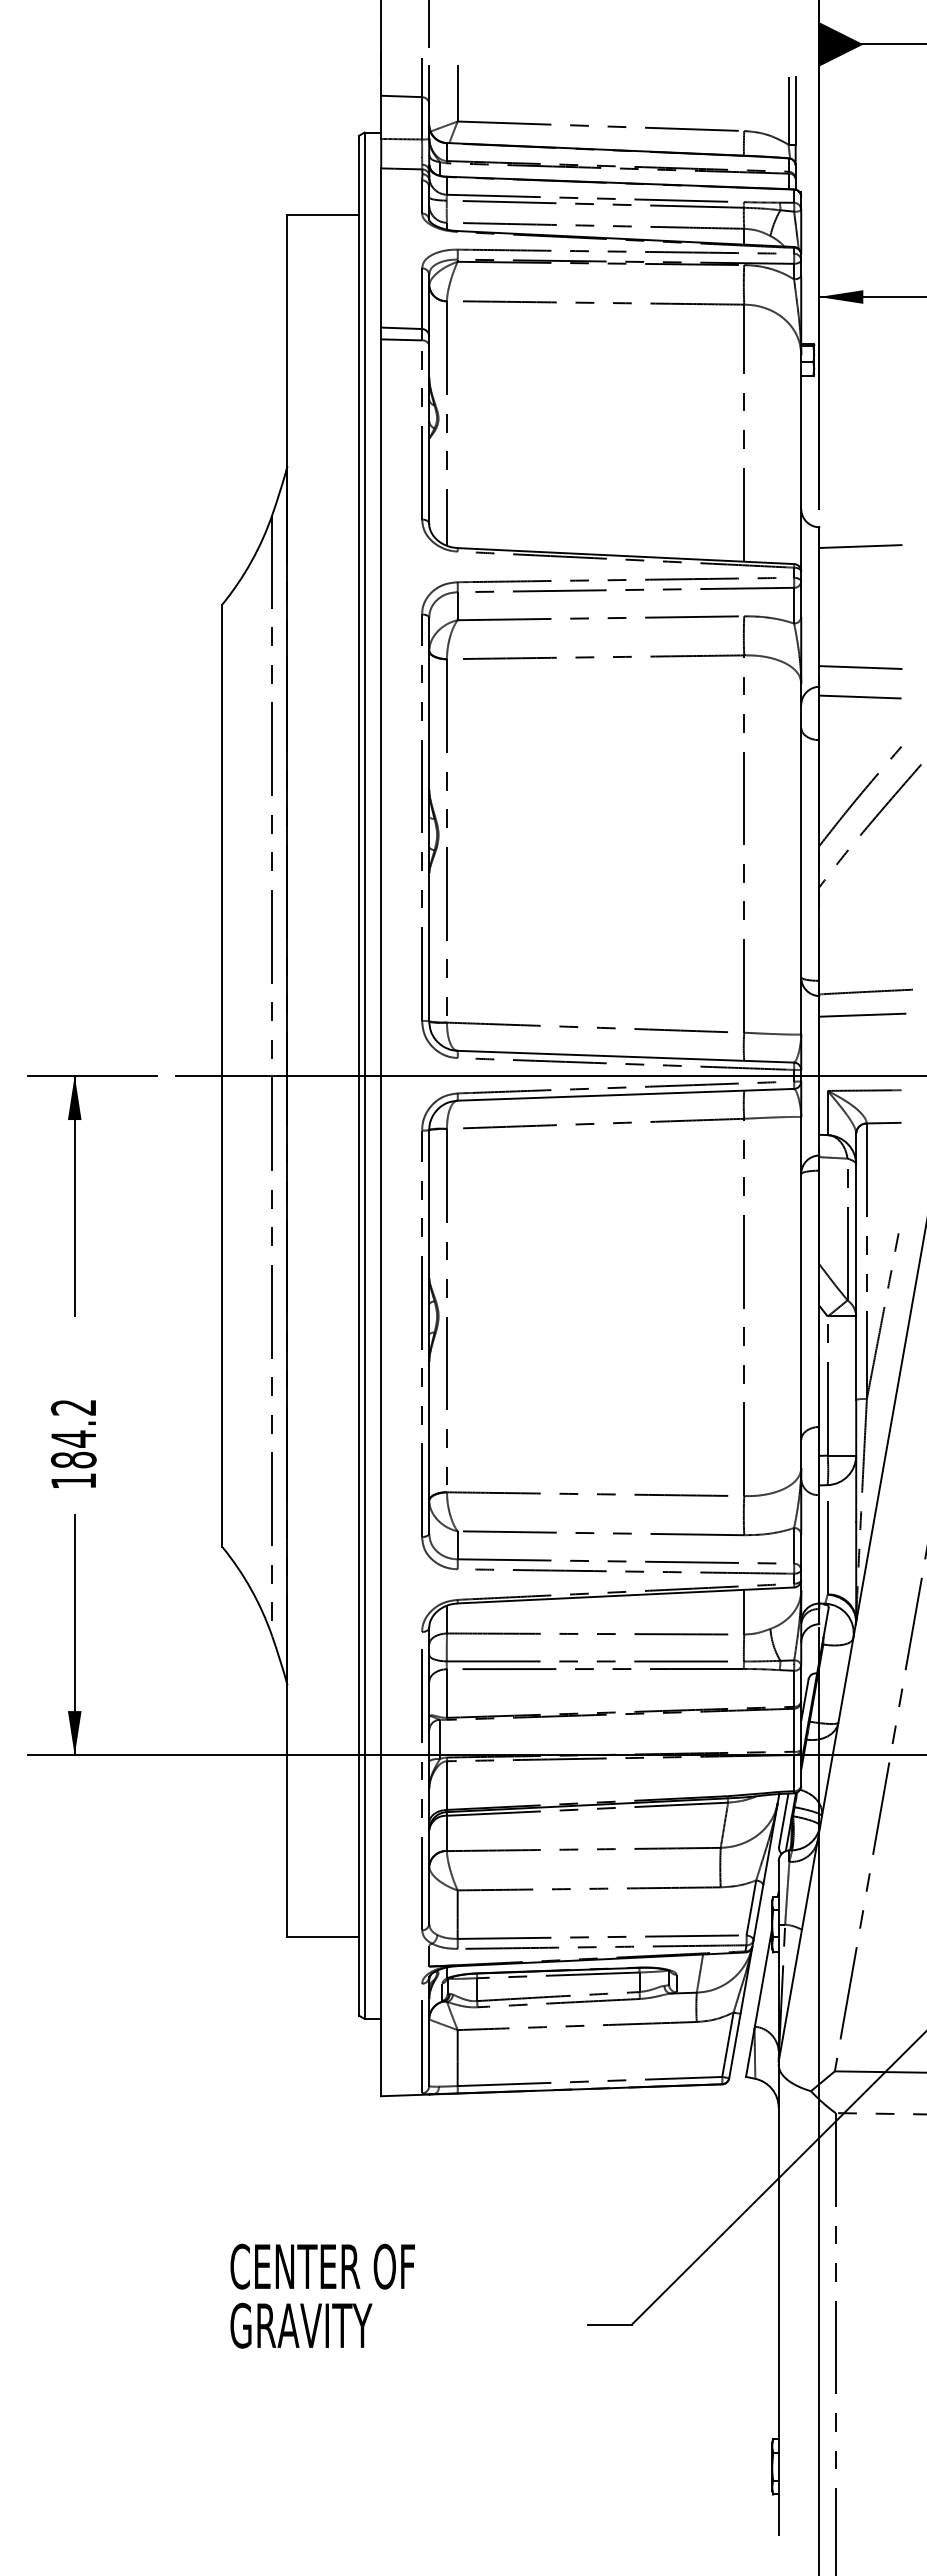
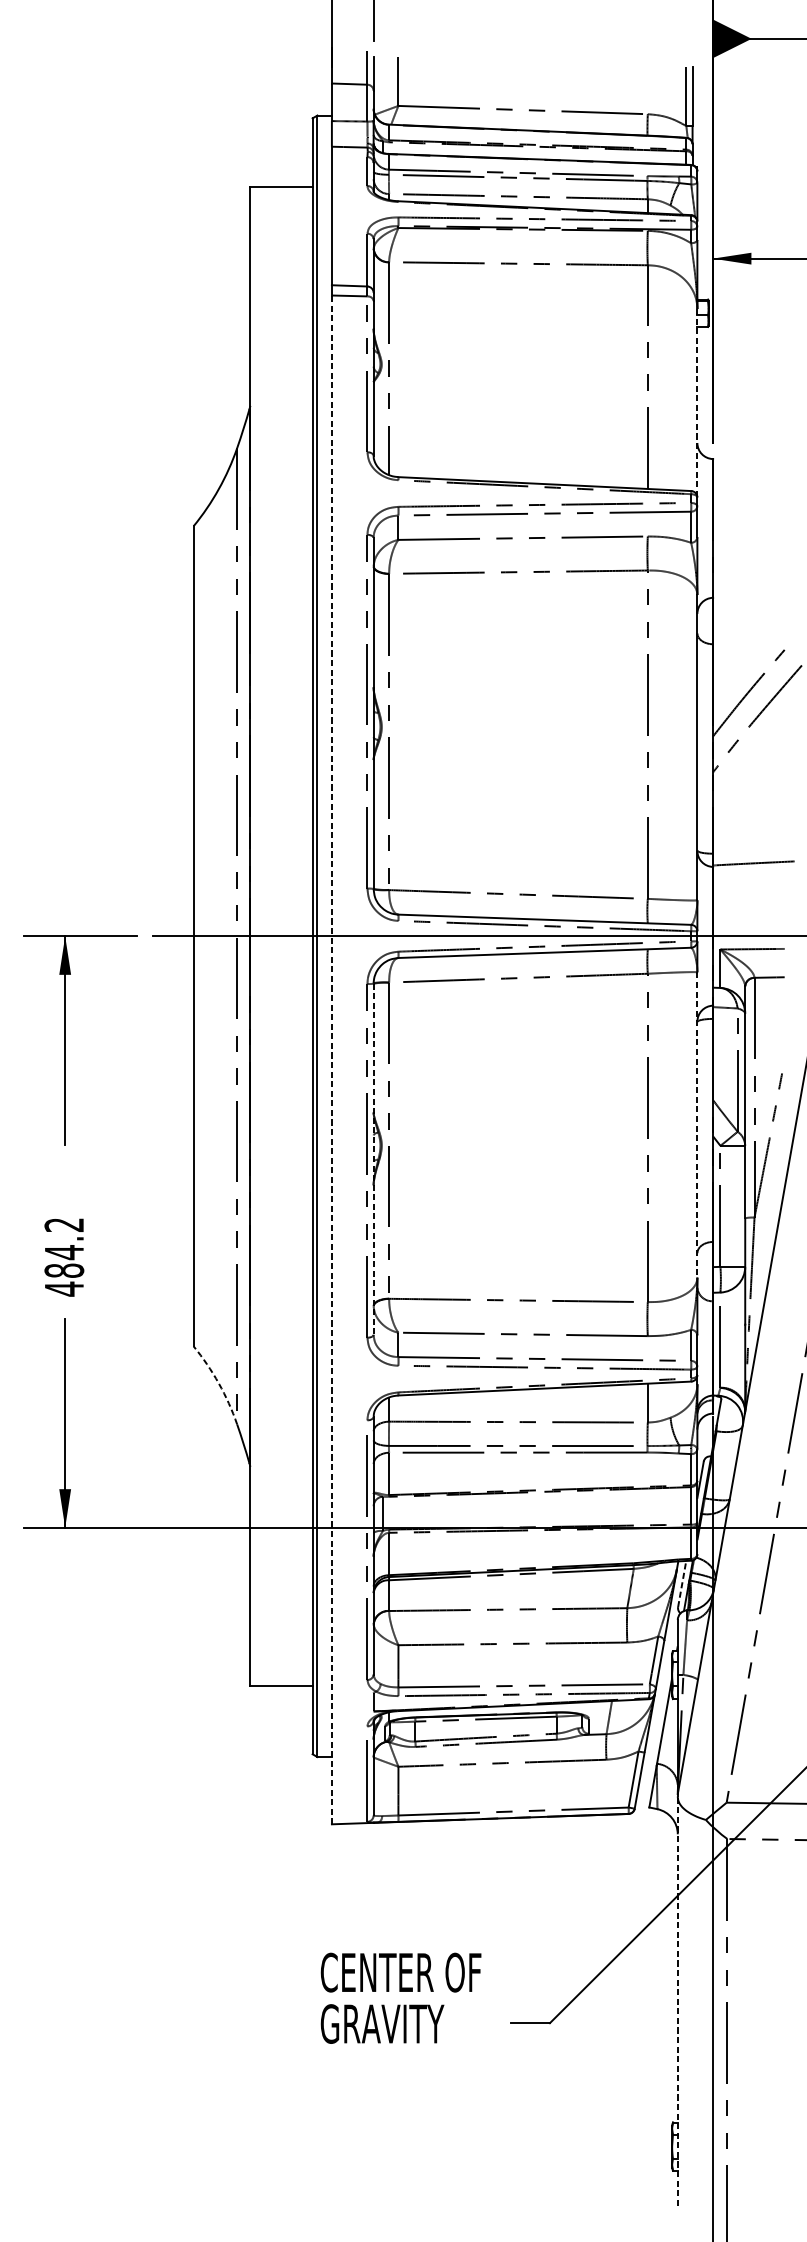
line: (801, 463) -> (697, 403), solid -> dashed
line: (860, 546) -> (748, 475), removed
line: (860, 667) -> (748, 581), removed
line: (860, 696) -> (748, 606), removed
line: (862, 1014) -> (750, 883), removed
line: (381, 1217) -> (332, 1059), solid -> dashed
line: (801, 1293) -> (697, 1125), solid -> dashed
line: (429, 1331) -> (373, 1158), solid -> dashed
text: (73, 1480) -> (64, 1288), 184.2 -> 484.2
arc: (251, 1589) -> (219, 1383), solid -> dashed
line: (783, 1820) -> (681, 1584), solid -> dashed
text: (322, 2295) -> (400, 1997), moved
line: (778, 2298) -> (677, 2000), solid -> dashed

